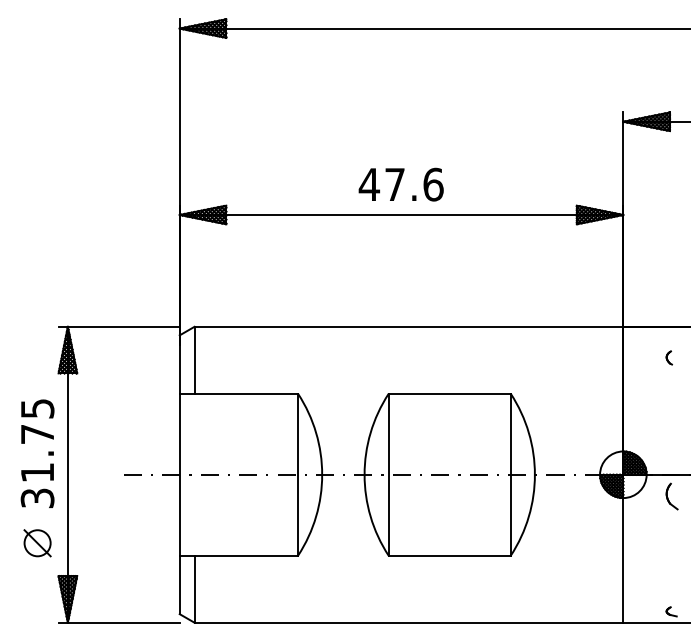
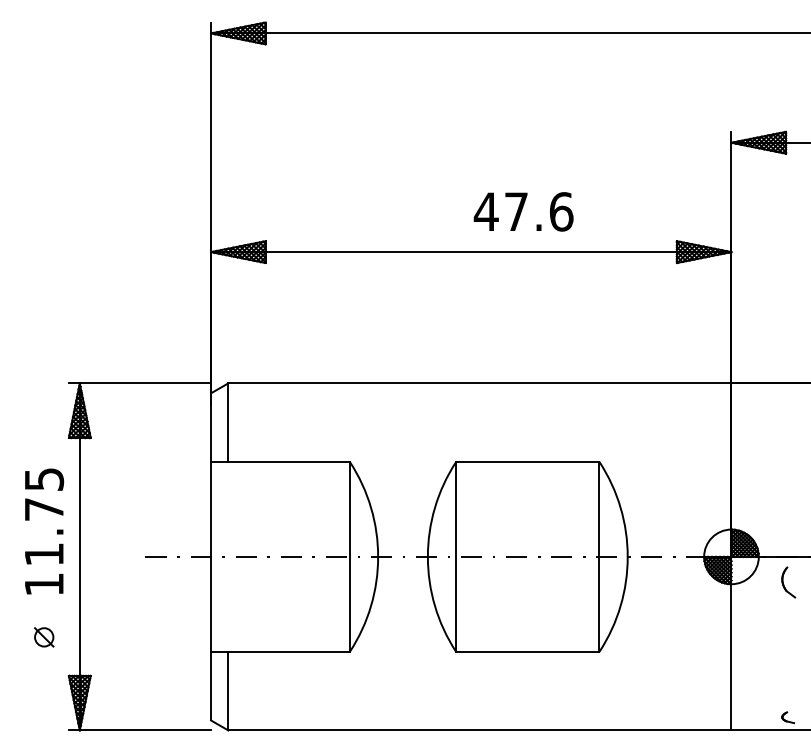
text: (400, 184) -> (522, 211), moved
part: (668, 357) -> (784, 419), removed
text: (37, 498) -> (44, 584), 31.75 -> 11.75
part: (37, 543) -> (44, 637), size x0.6

